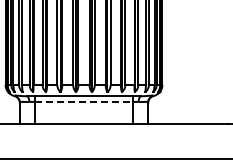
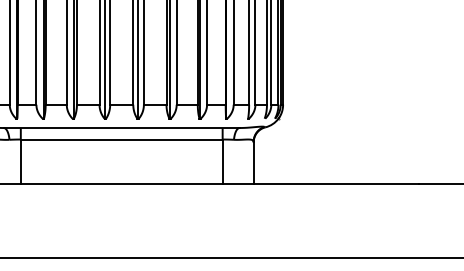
line: (84, 101) -> (122, 138), dashed -> solid

